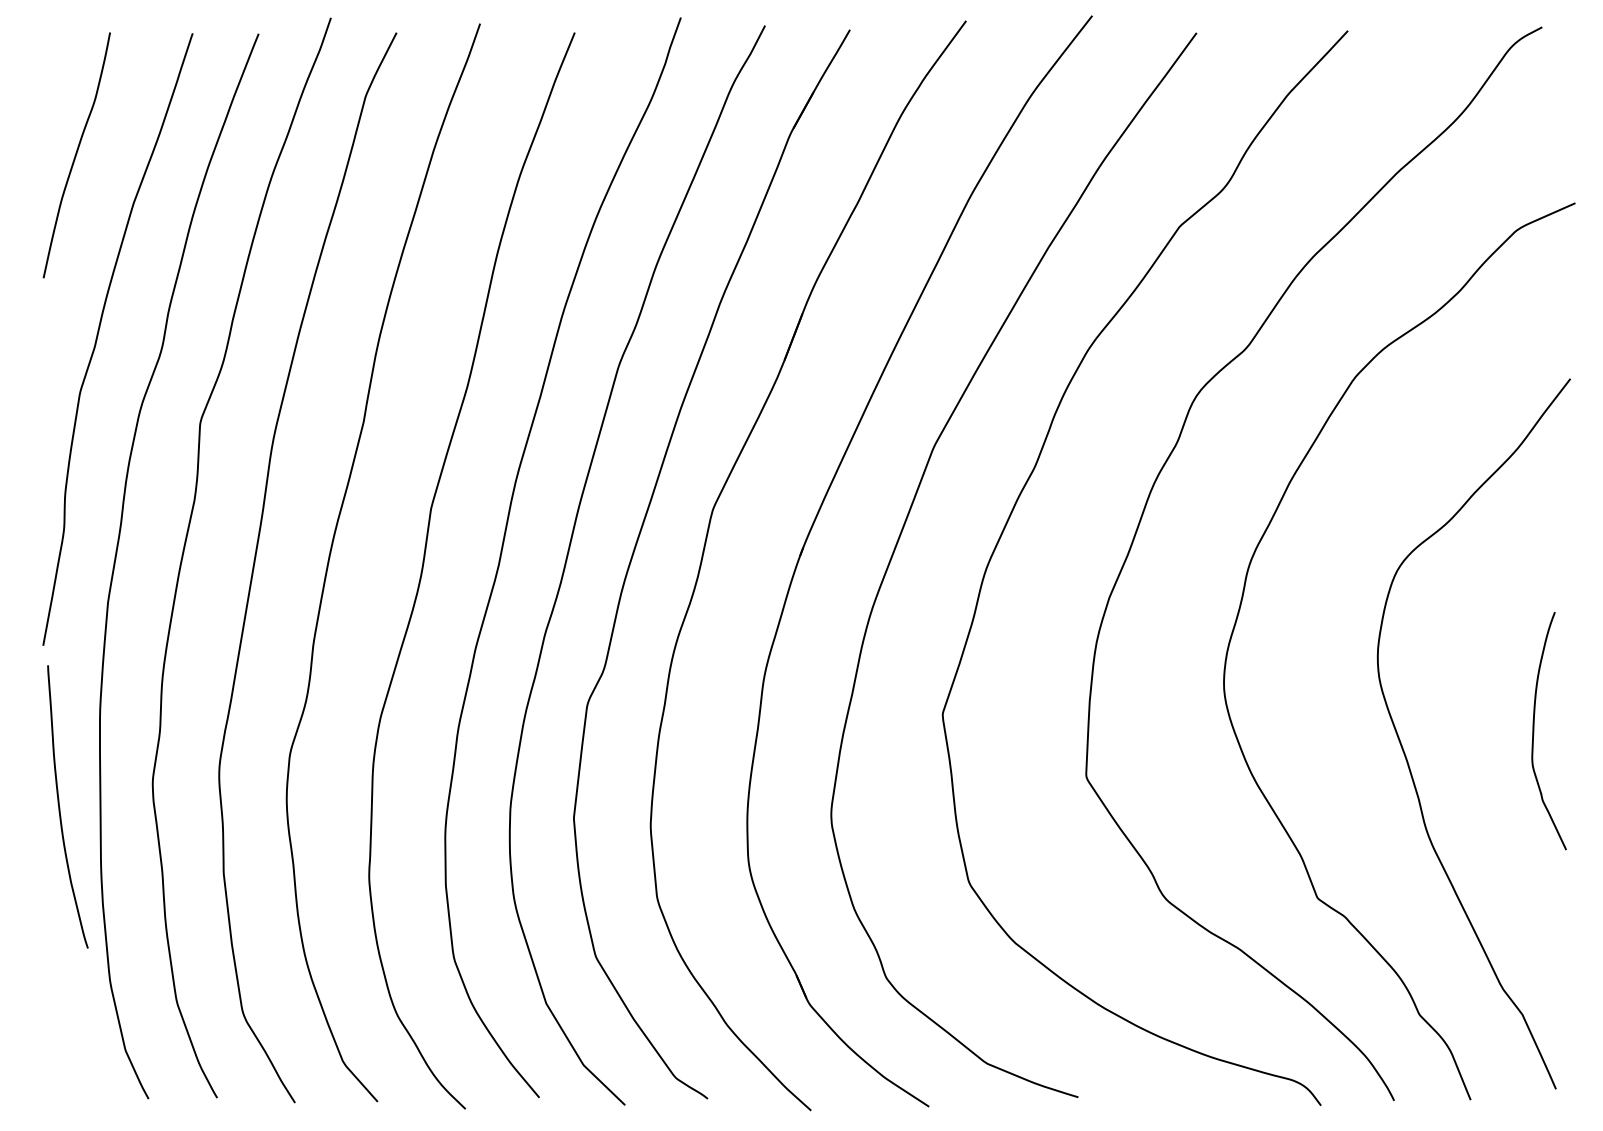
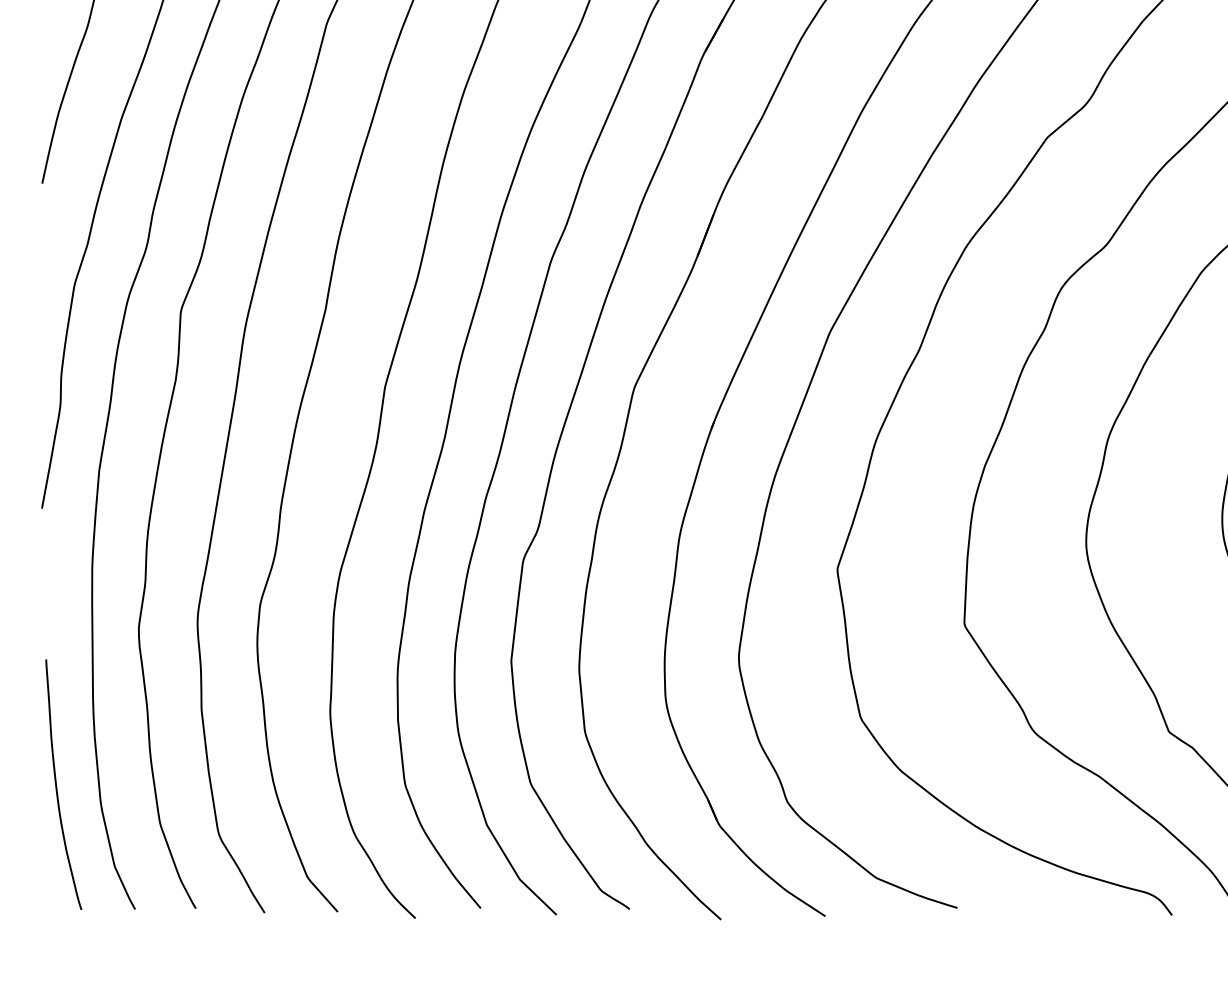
curve: (60, 807) -> (57, 785), moved

